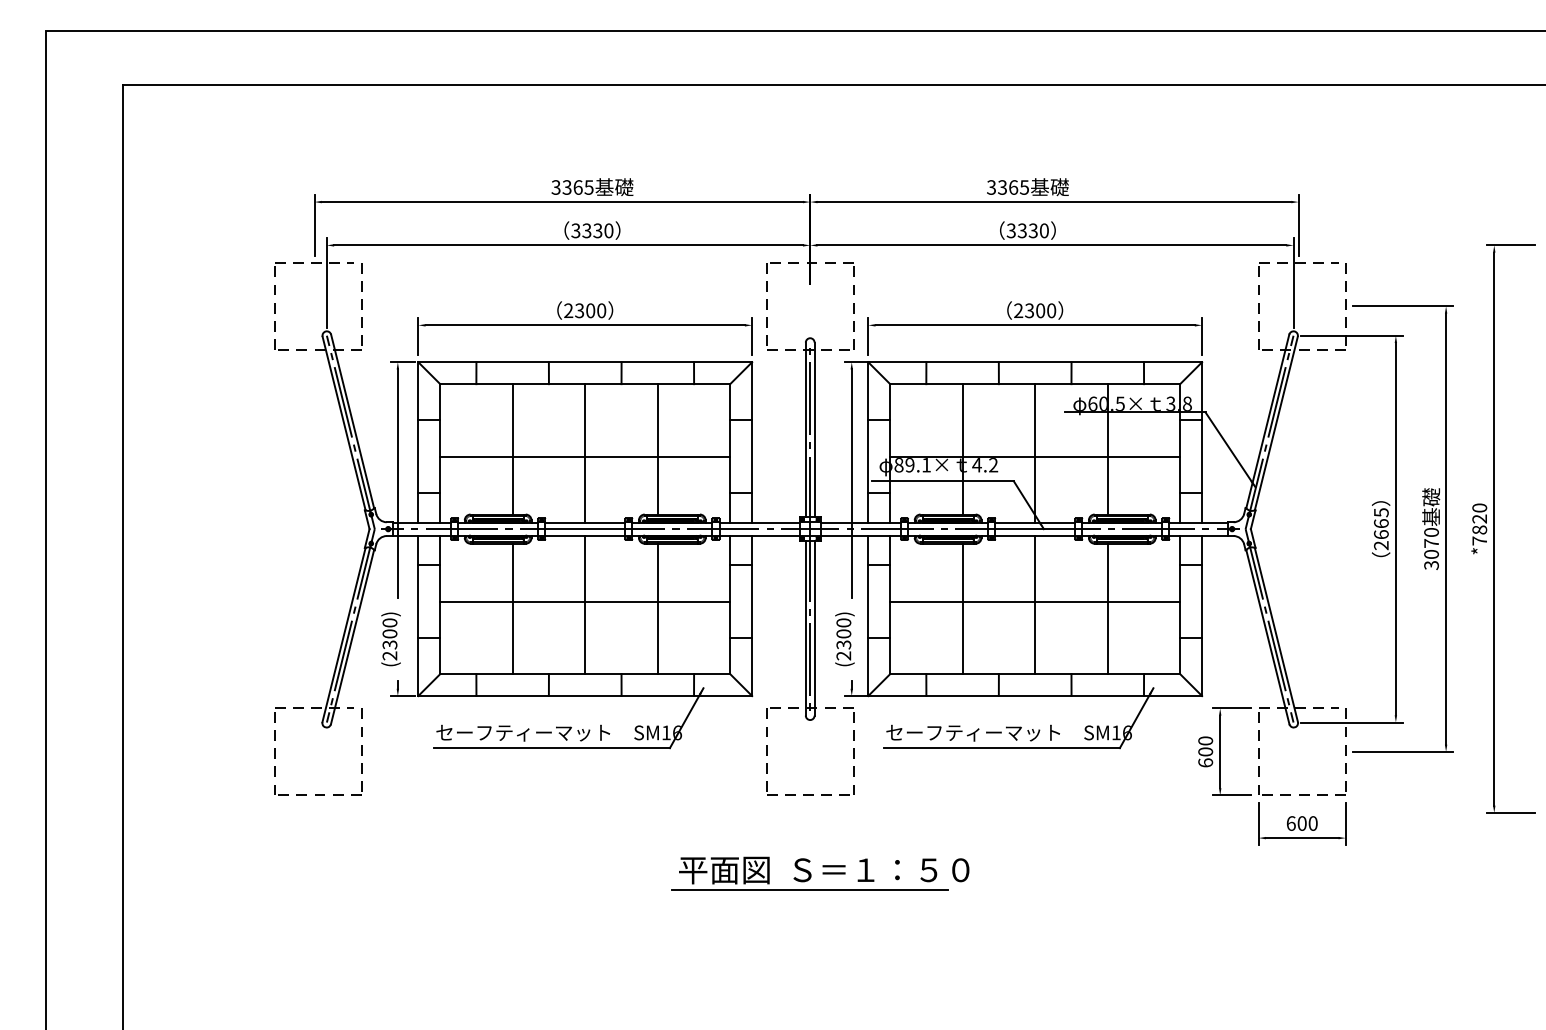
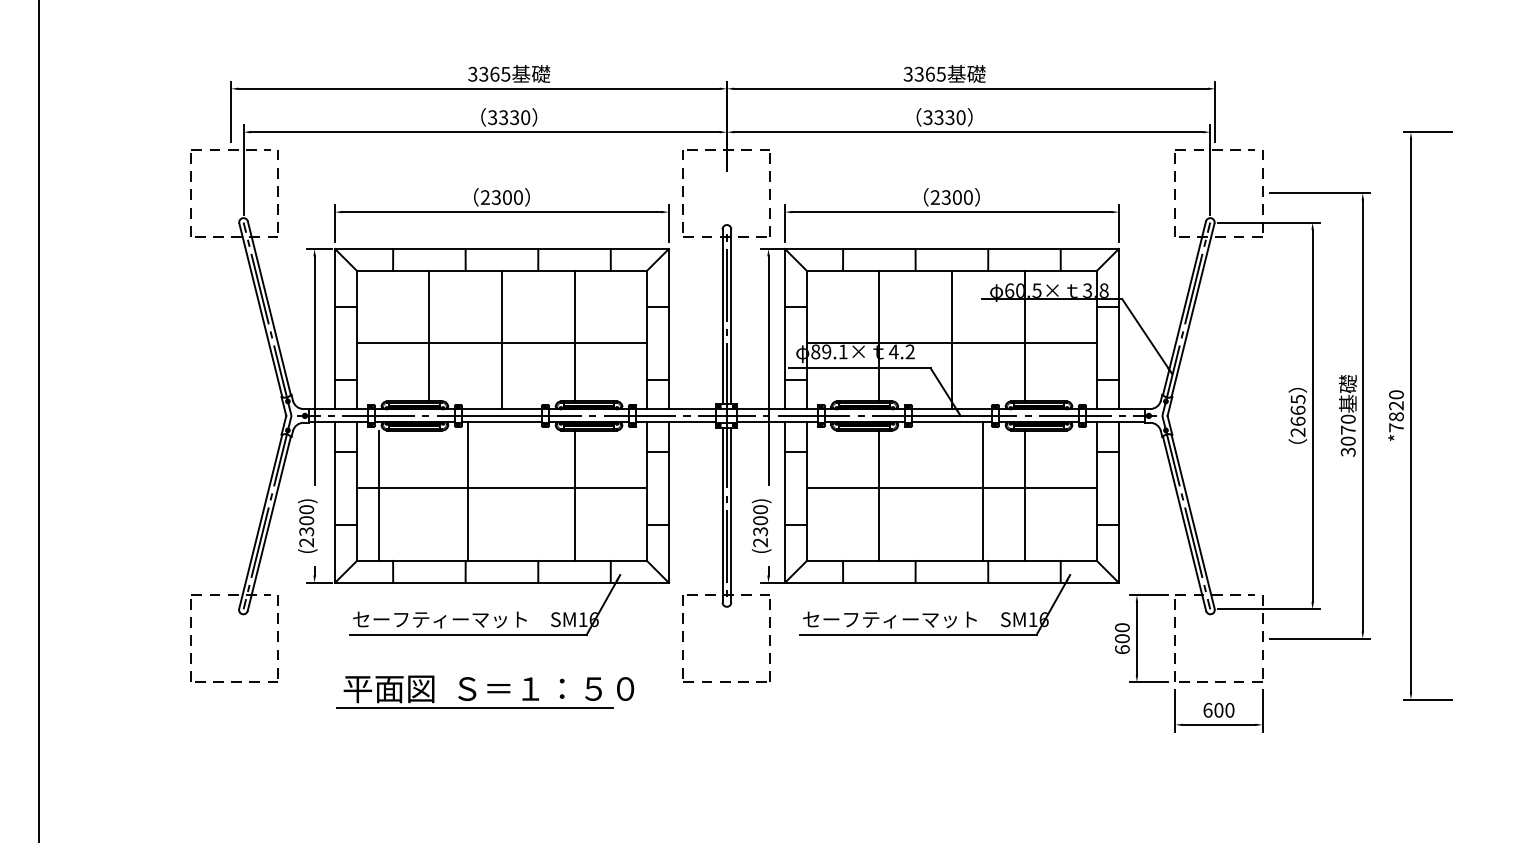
line: (585, 604) -> (468, 491), moved
line: (1035, 604) -> (983, 491), moved
line: (512, 608) -> (379, 495), moved
part: (820, 873) -> (485, 692), moved

